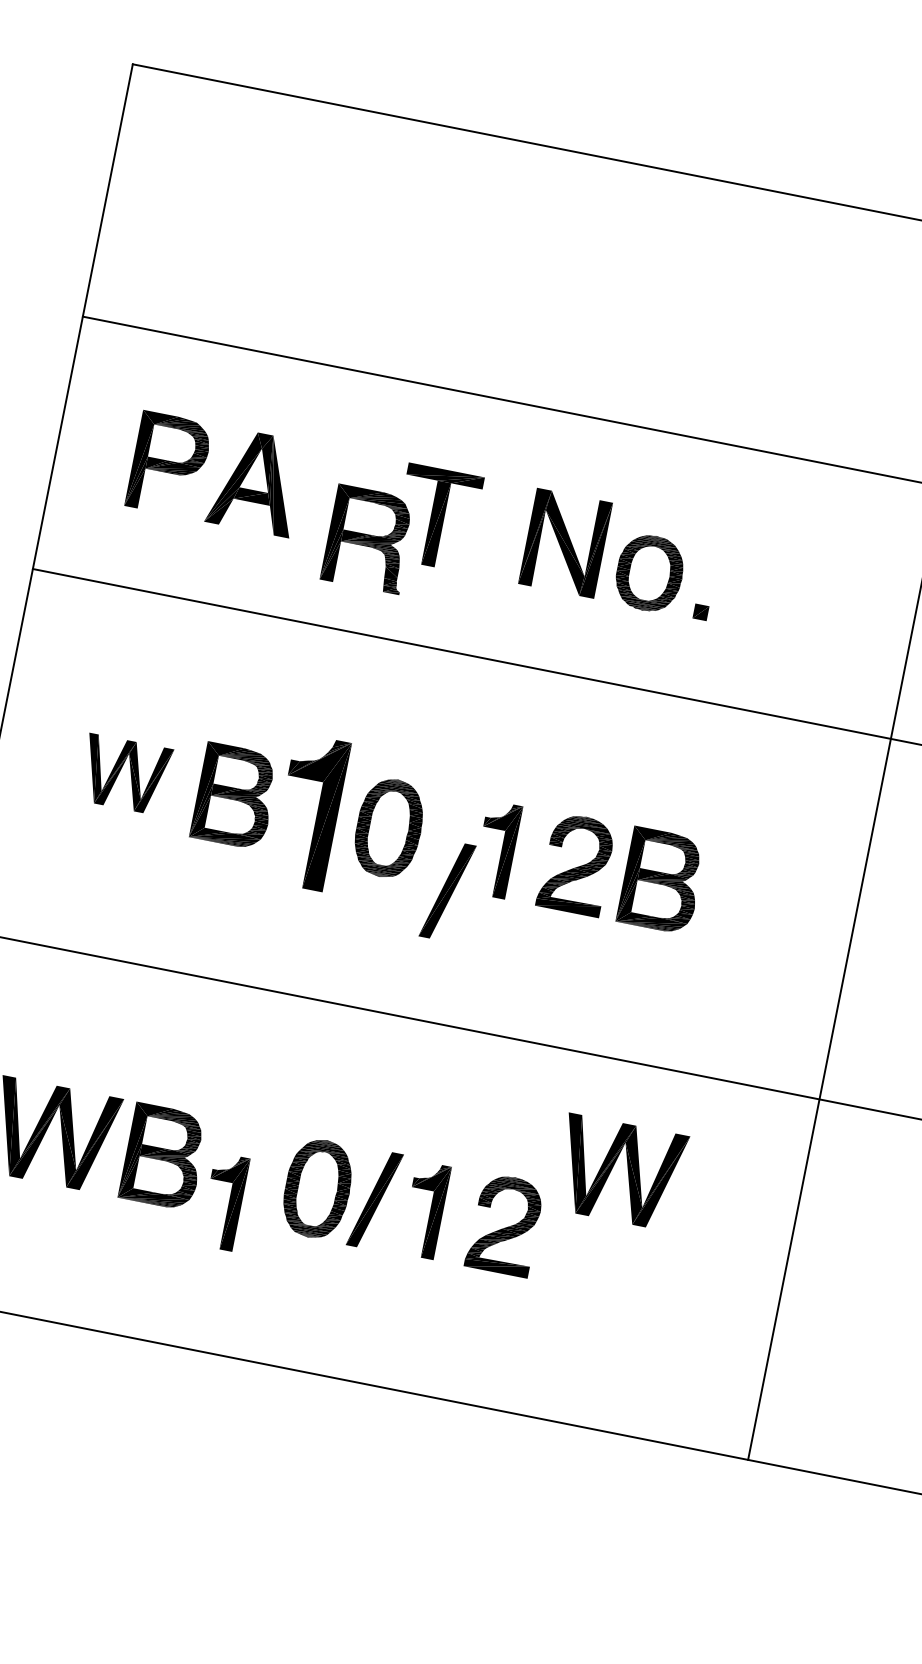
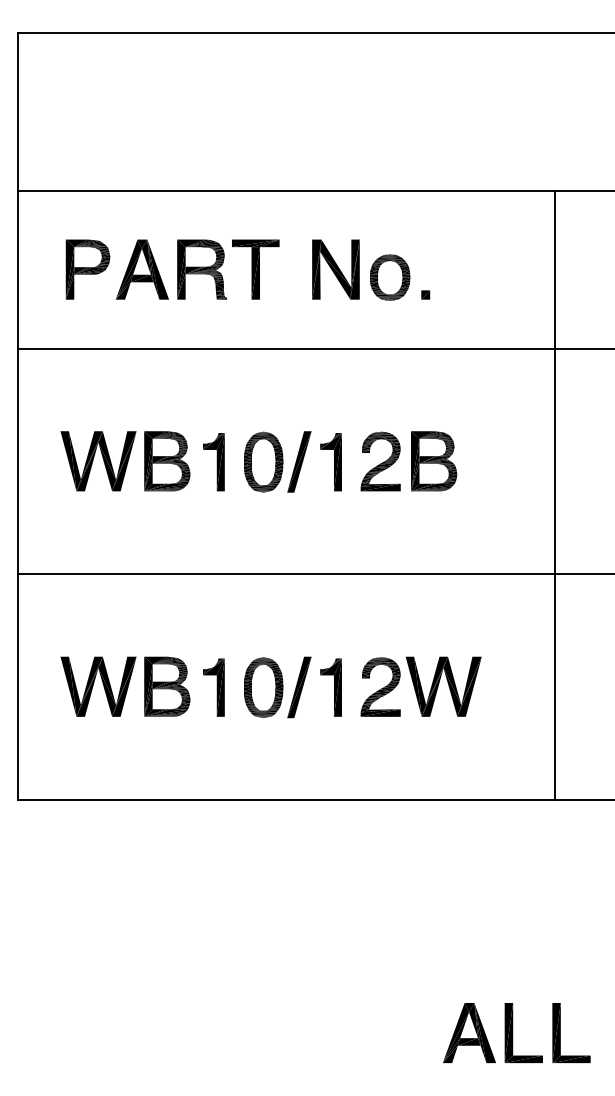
part: (367, 538) -> (201, 269), moved
part: (125, 774) -> (98, 461), size x1.43
part: (308, 812) -> (213, 462), size x0.62
part: (447, 890) -> (299, 461), moved
part: (619, 1171) -> (443, 686), moved
part: (223, 1201) -> (213, 687), moved

